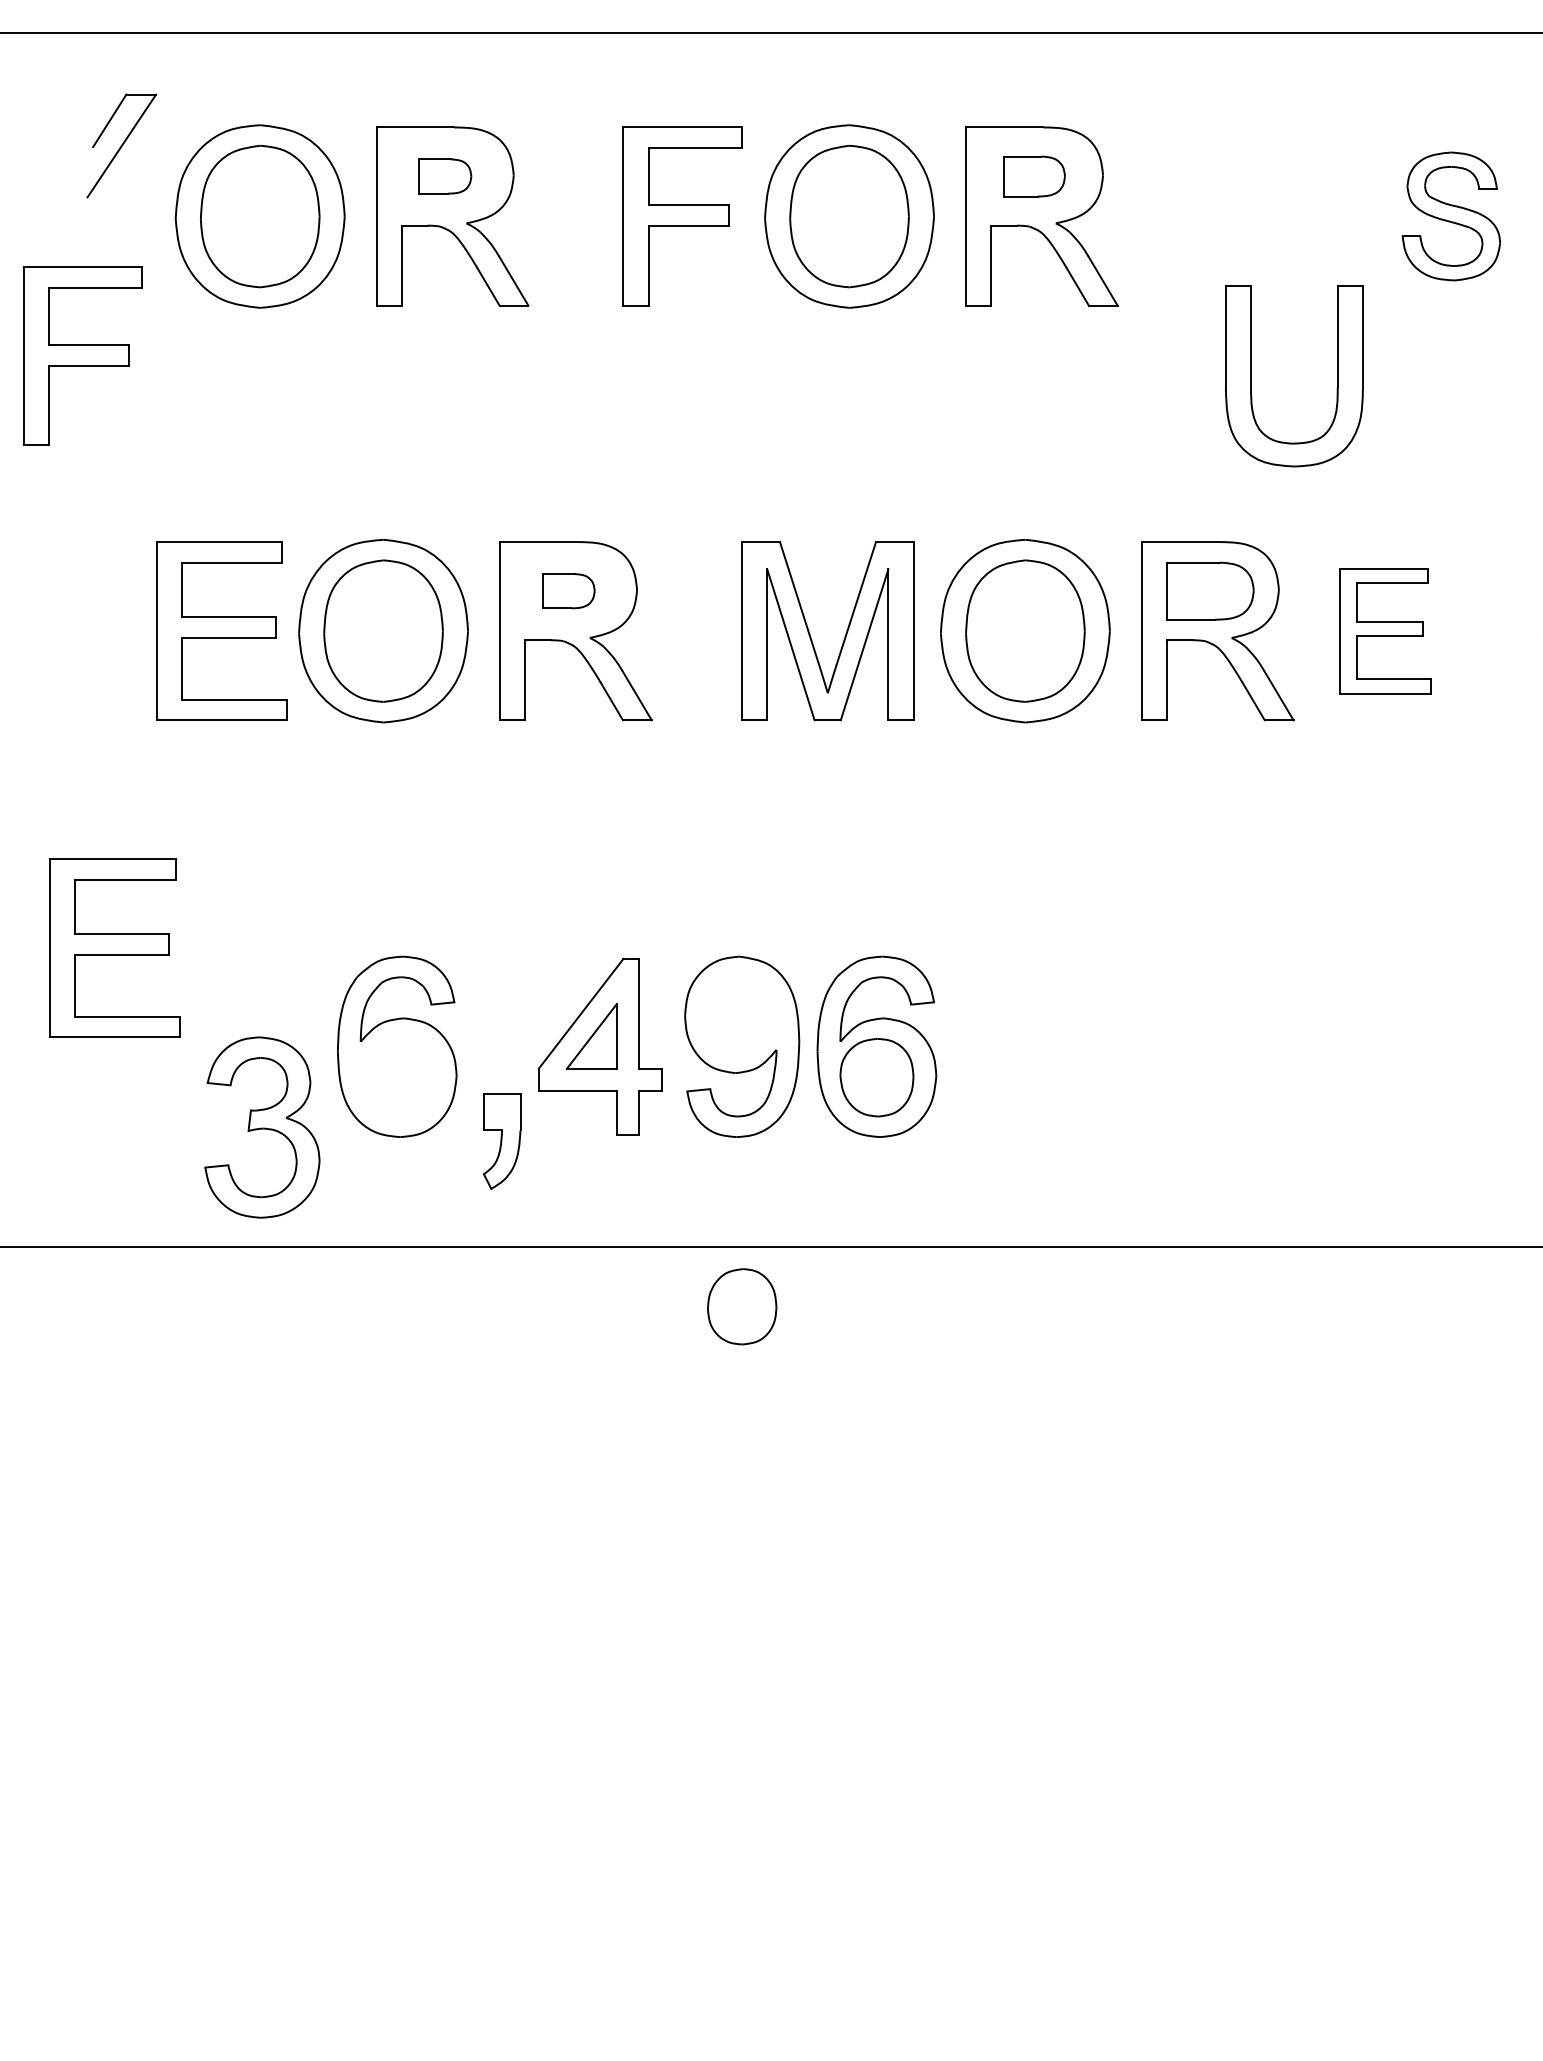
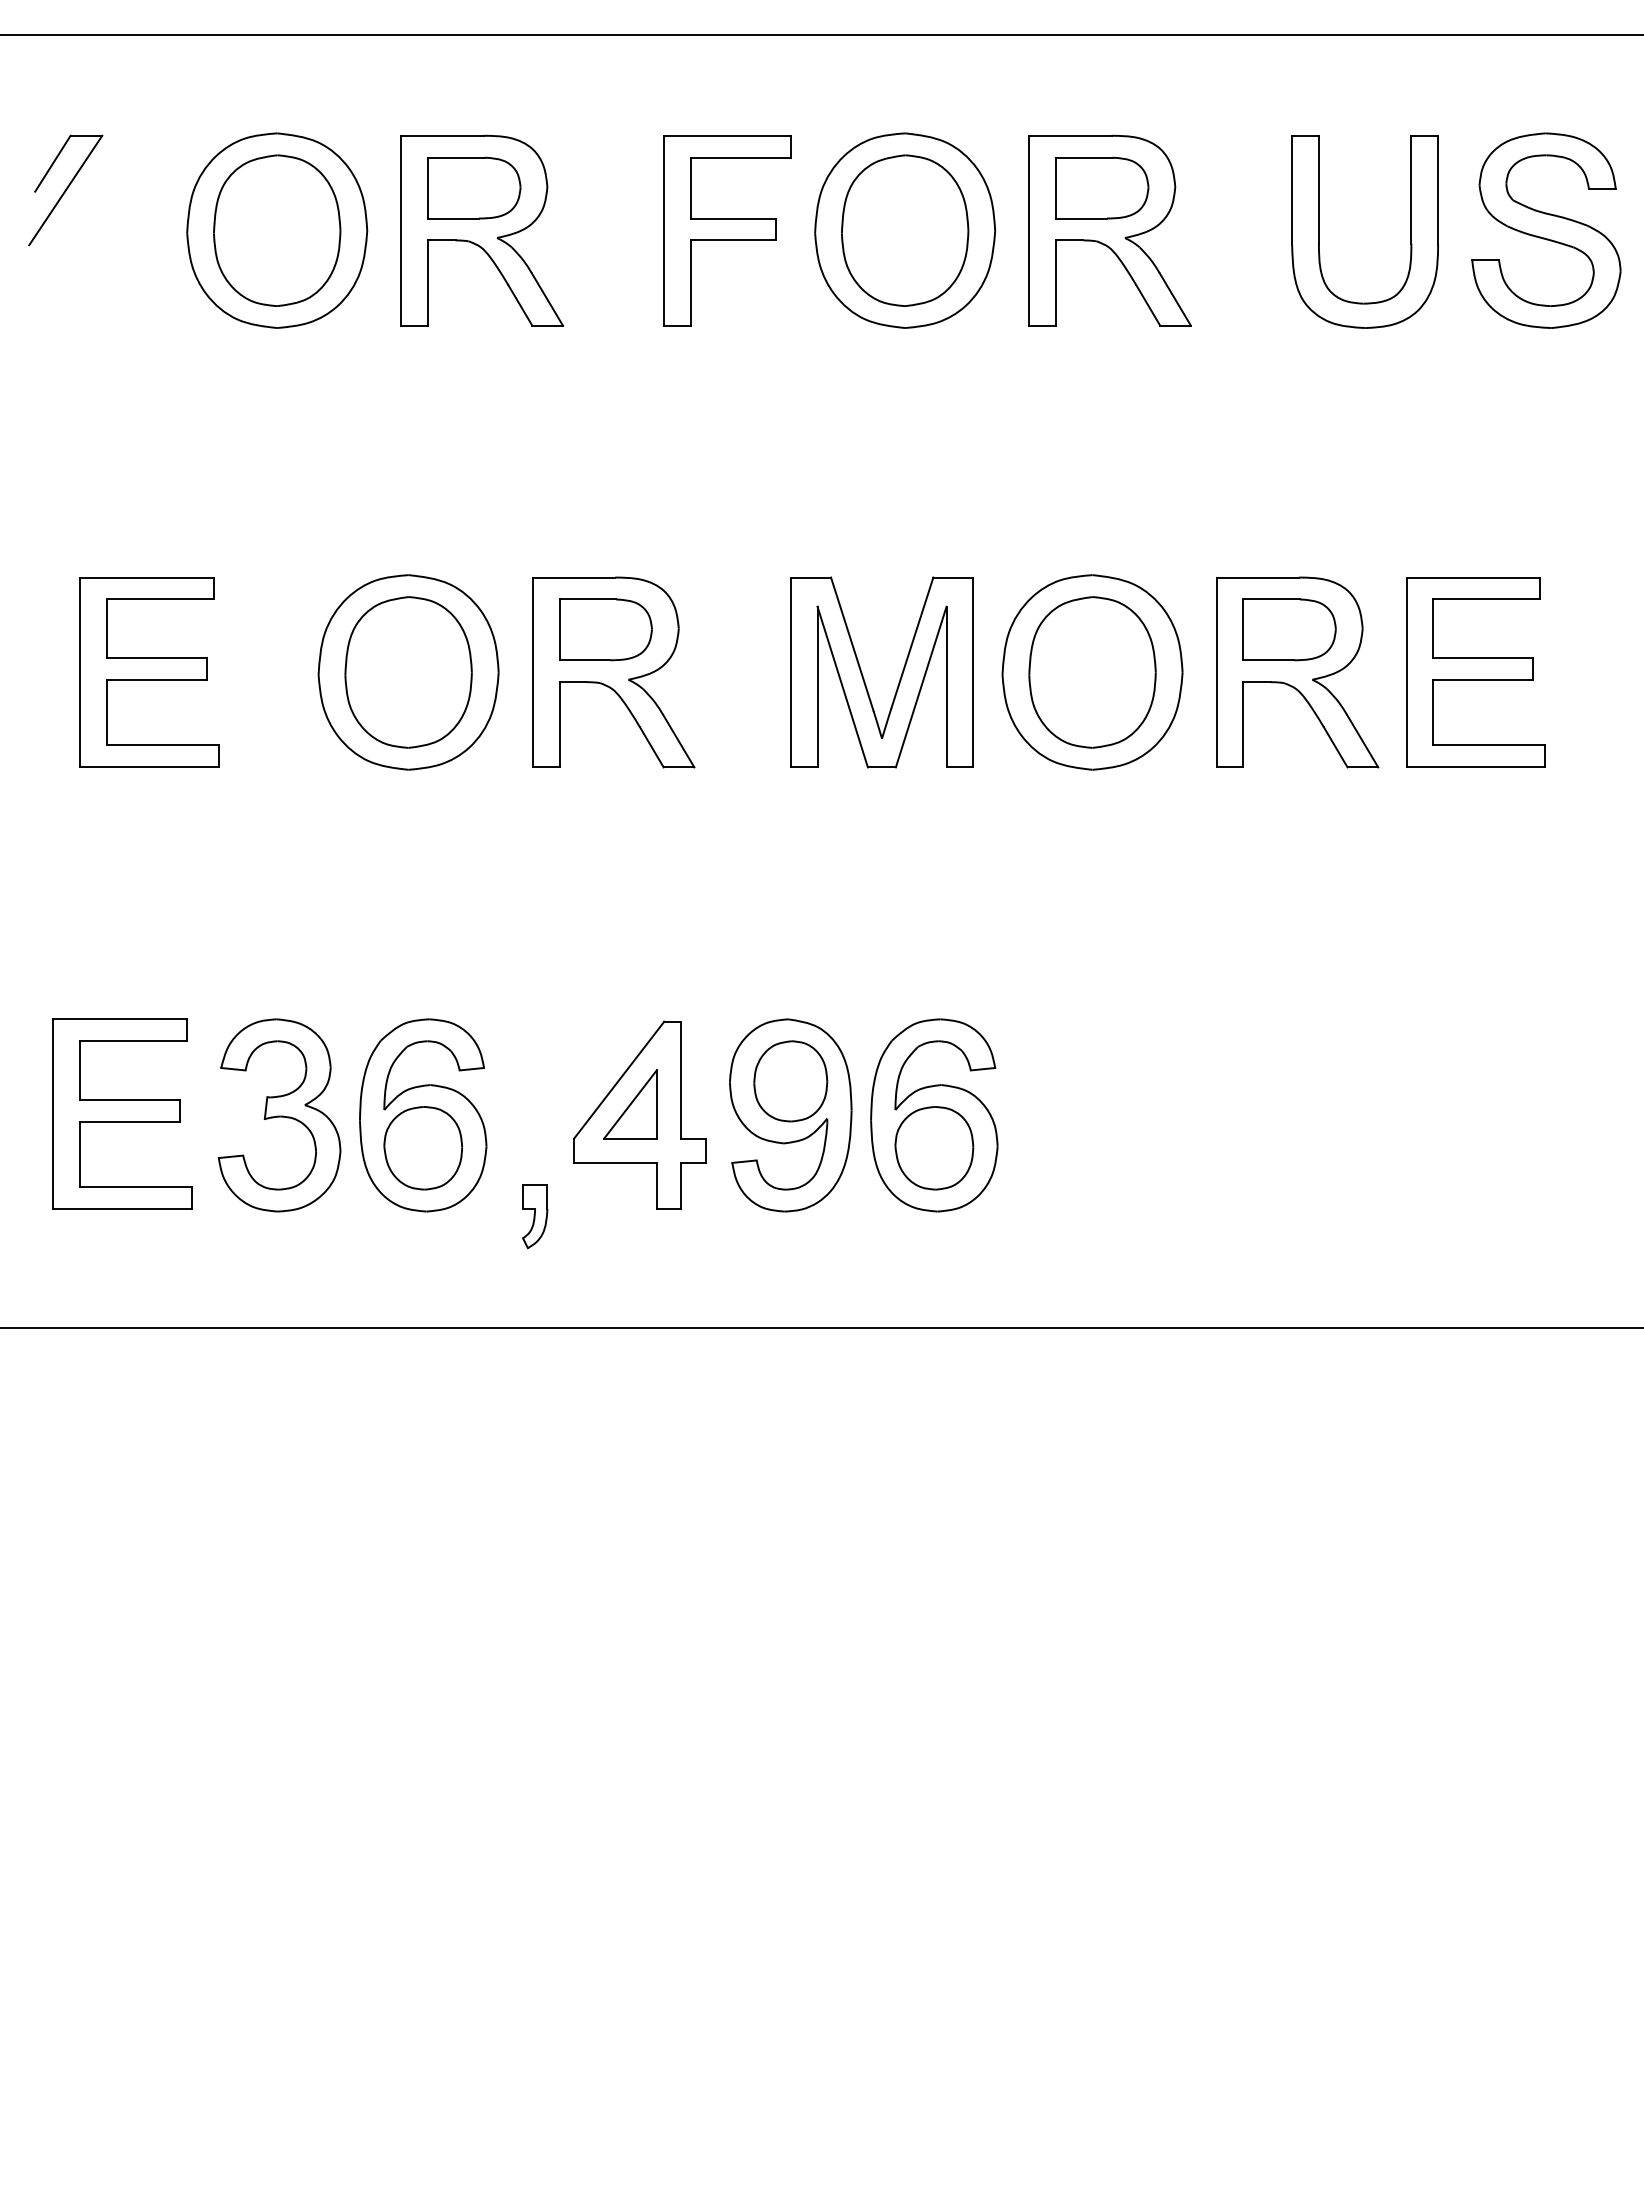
part: (121, 145) -> (65, 190), moved
part: (445, 175) -> (474, 187), size x1.67
part: (1034, 175) -> (1102, 187), size x1.43
part: (1451, 216) -> (1546, 230), size x1.43
part: (83, 356) -> (88, 379), removed
part: (1251, 375) -> (1319, 231), moved
part: (568, 590) -> (605, 629), size x1.67
part: (222, 631) -> (149, 672), moved
part: (1384, 631) -> (1475, 672), size x1.43
part: (115, 947) -> (122, 1113), moved
part: (397, 1077) -> (423, 1148), added
part: (262, 1127) -> (279, 1115), moved
part: (502, 1141) -> (535, 1216), size x0.62
part: (741, 1306) -> (790, 1081), moved

